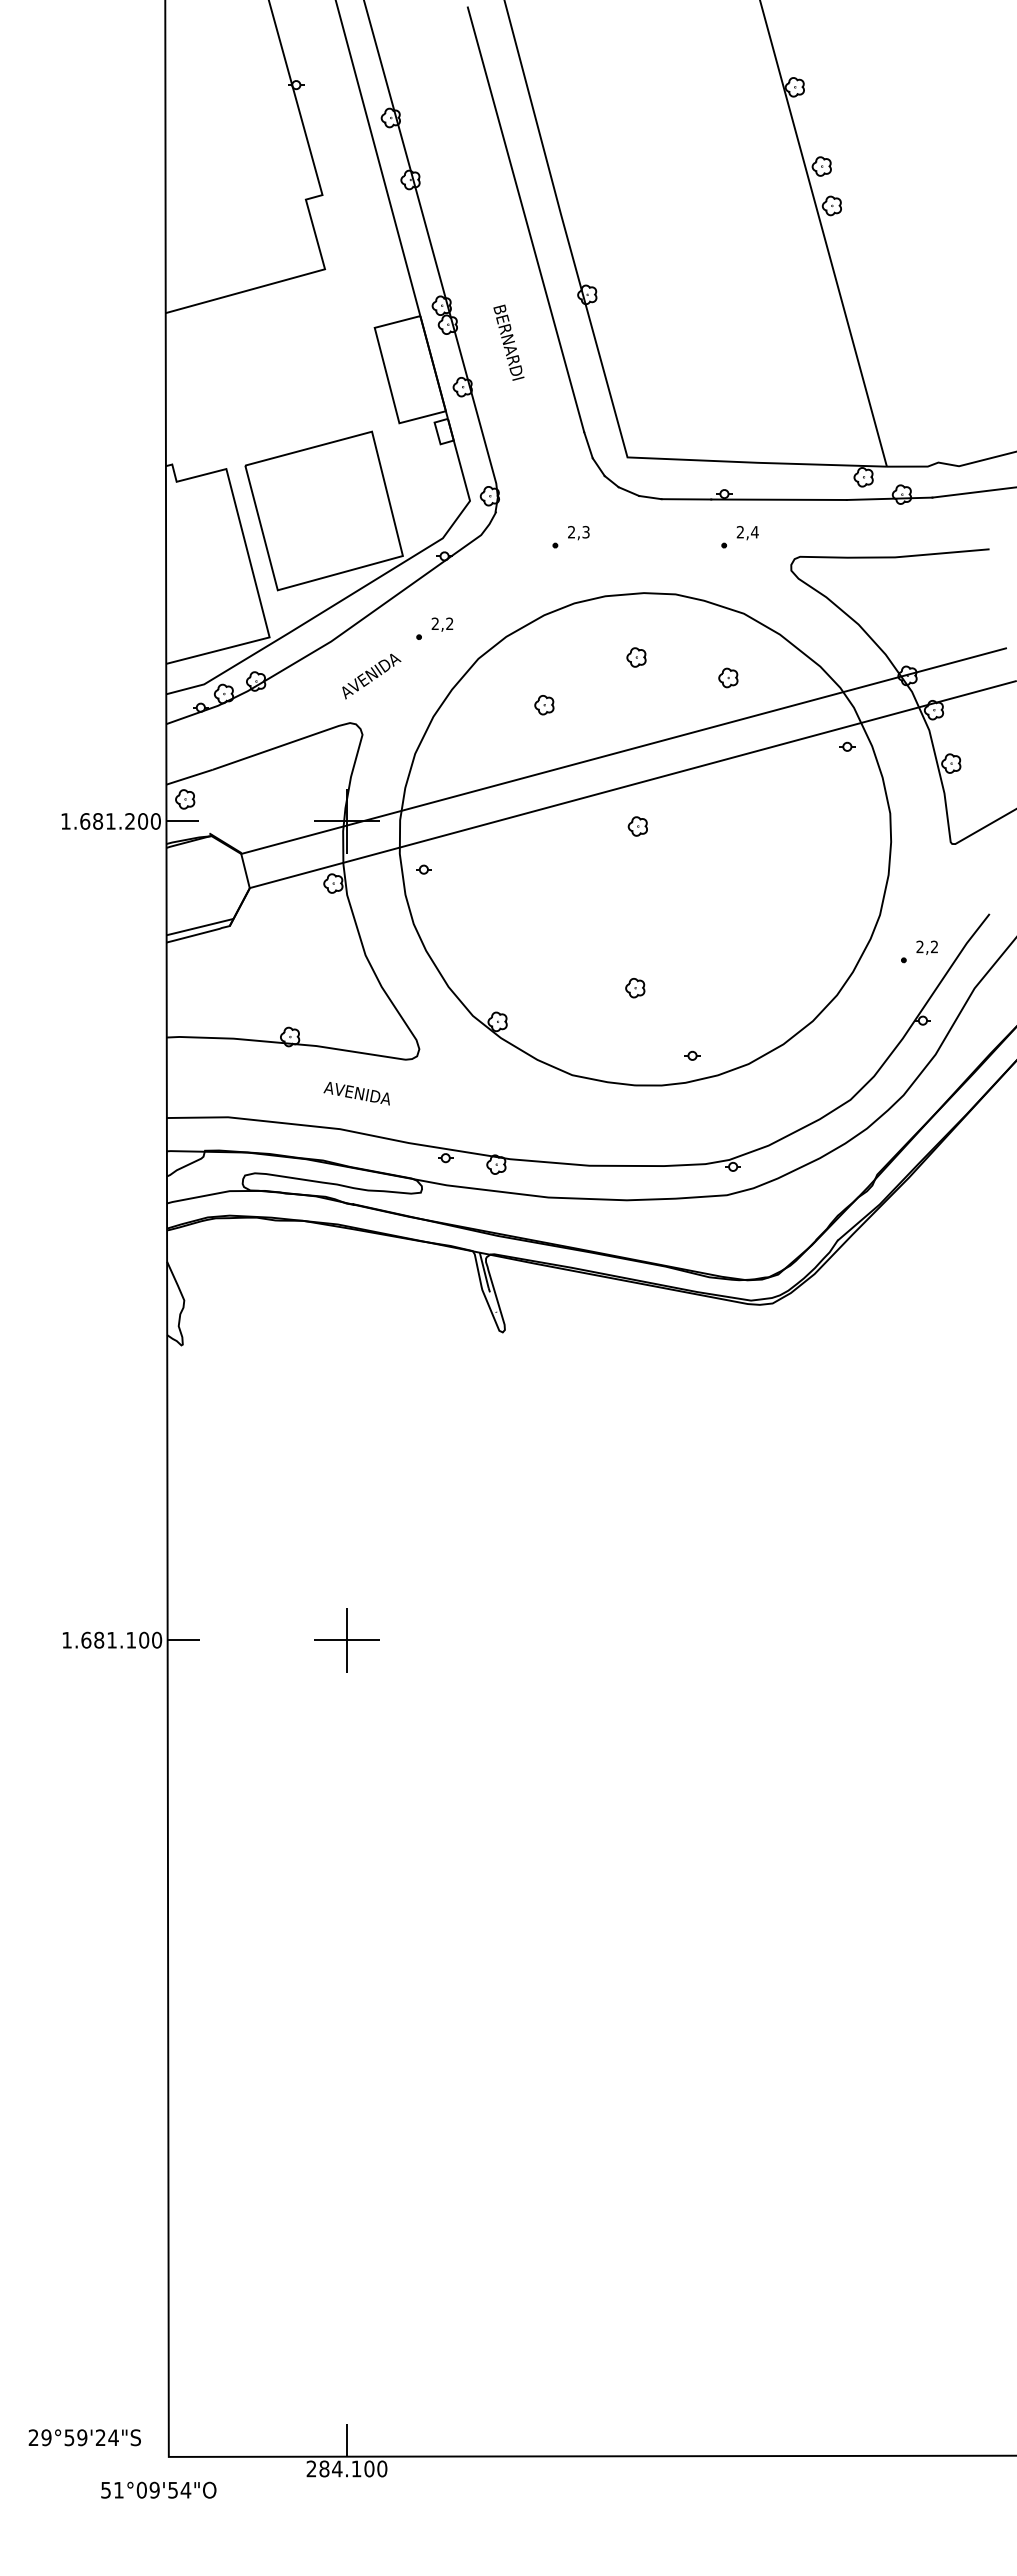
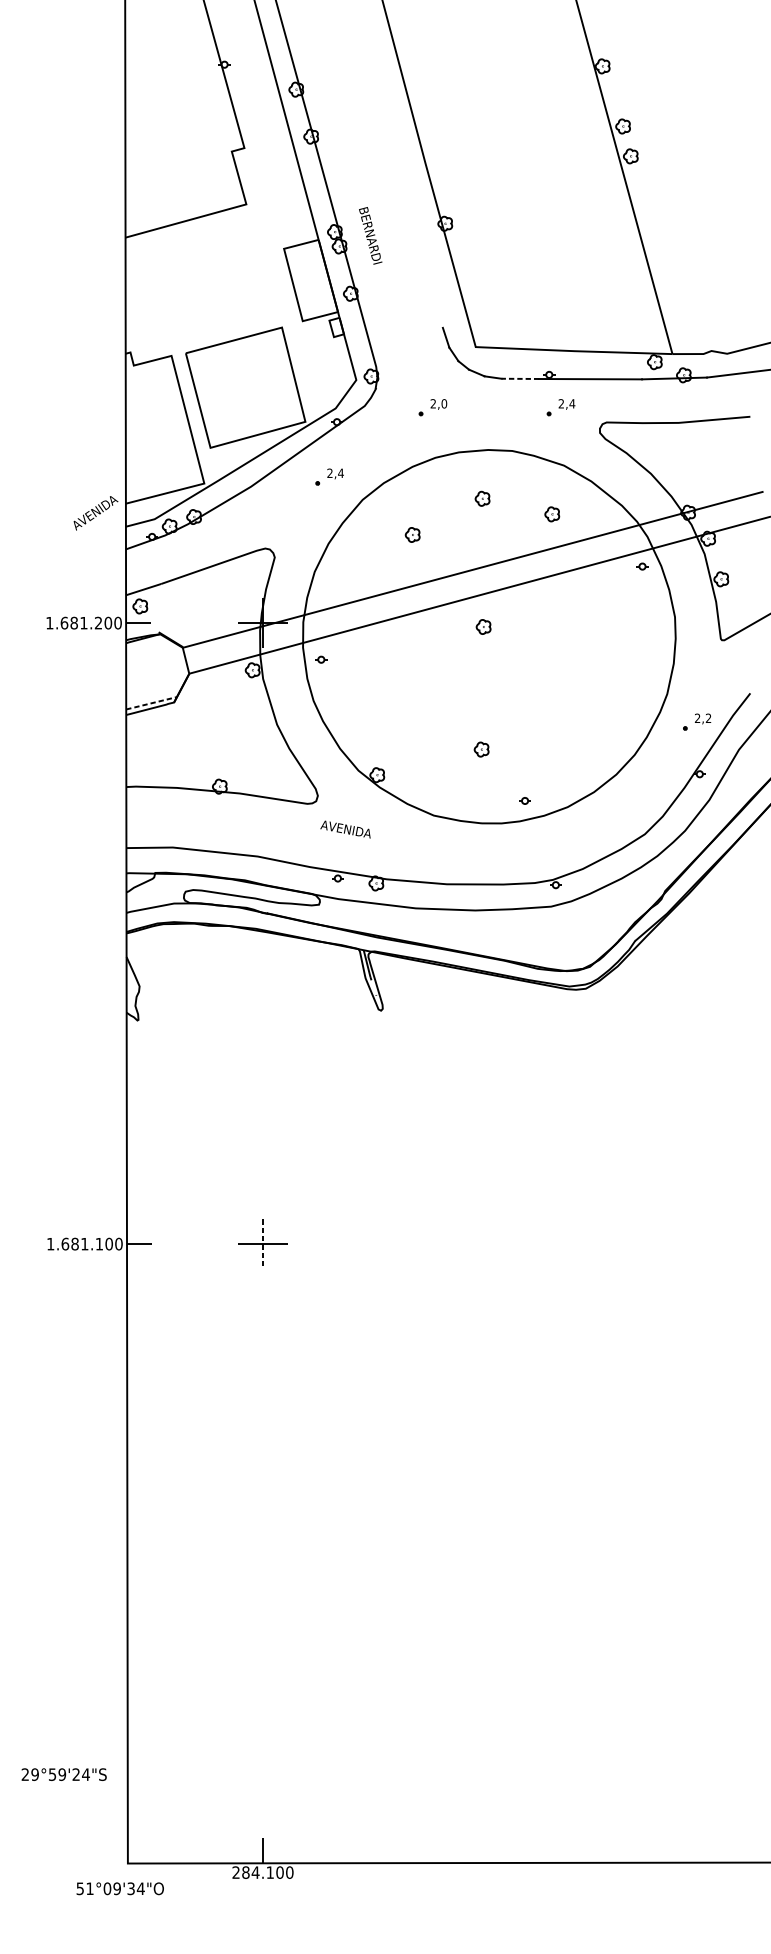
line: (525, 219) -> (398, 166), removed
text: (508, 342) -> (370, 235), moved
line: (686, 499) -> (520, 379), solid -> dashed
text: (585, 532) -> (443, 404), 2,3 -> 2,0
text: (449, 623) -> (340, 473), 2,2 -> 2,4
text: (371, 676) -> (95, 513), moved
line: (200, 927) -> (151, 703), solid -> dashed
text: (356, 1093) -> (345, 829), moved
line: (347, 1640) -> (263, 1244), solid -> dashed
text: (84, 2437) -> (63, 1774), moved
text: (172, 2489) -> (130, 1888), 51°09'54"O -> 51°09'34"O

